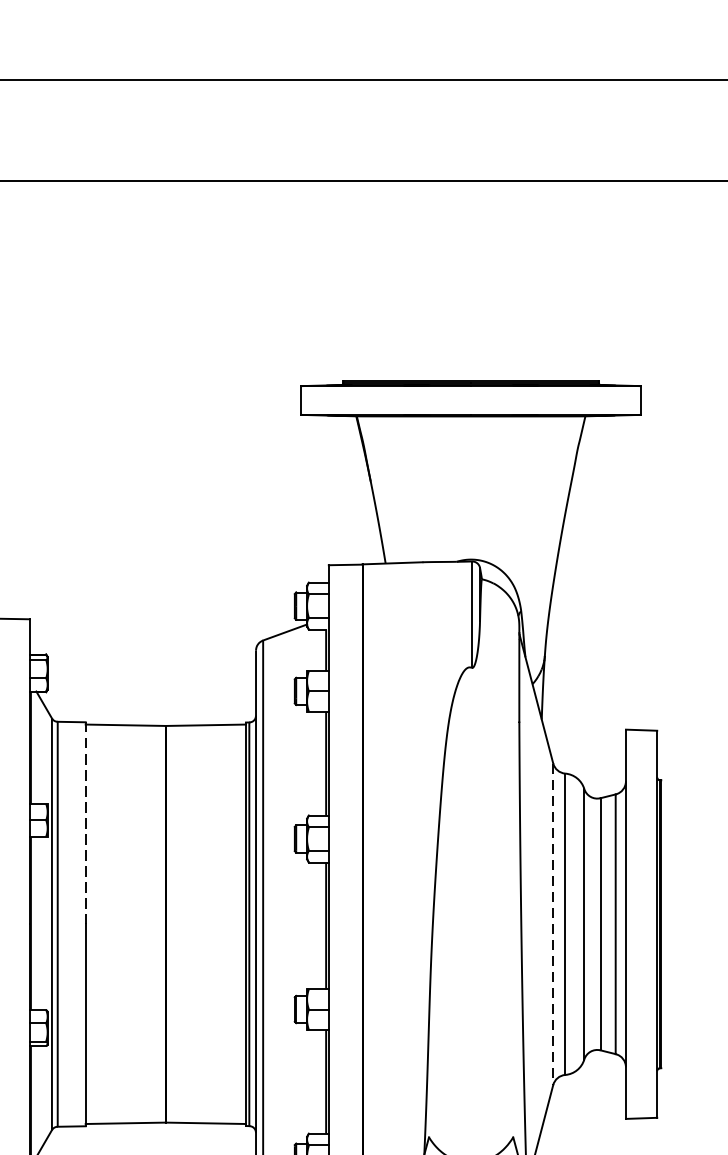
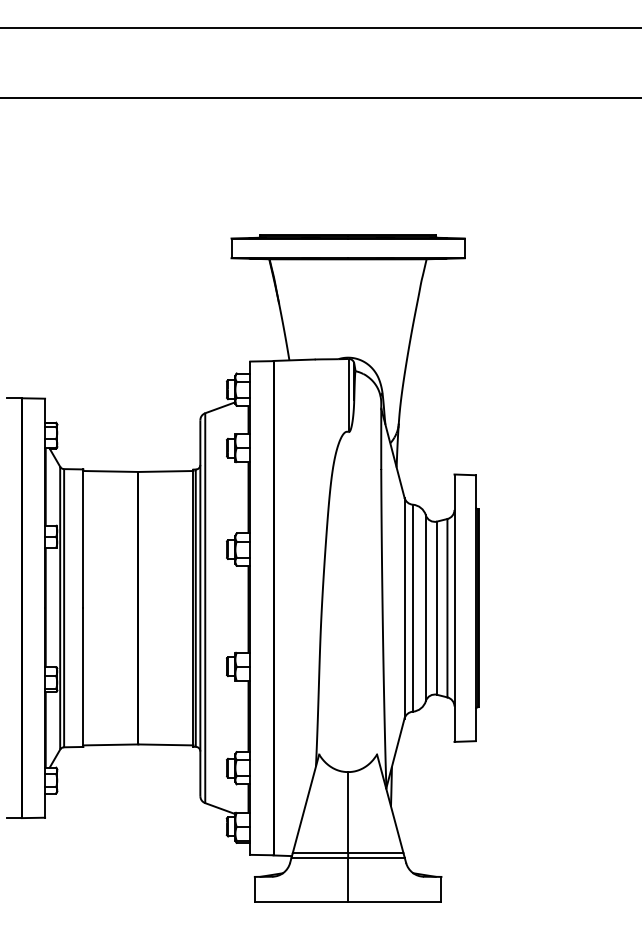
line: (85, 824) -> (83, 539), dashed -> solid
line: (553, 924) -> (404, 608), dashed -> solid

